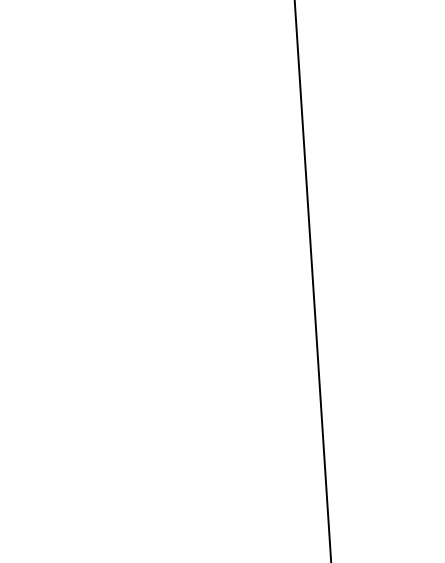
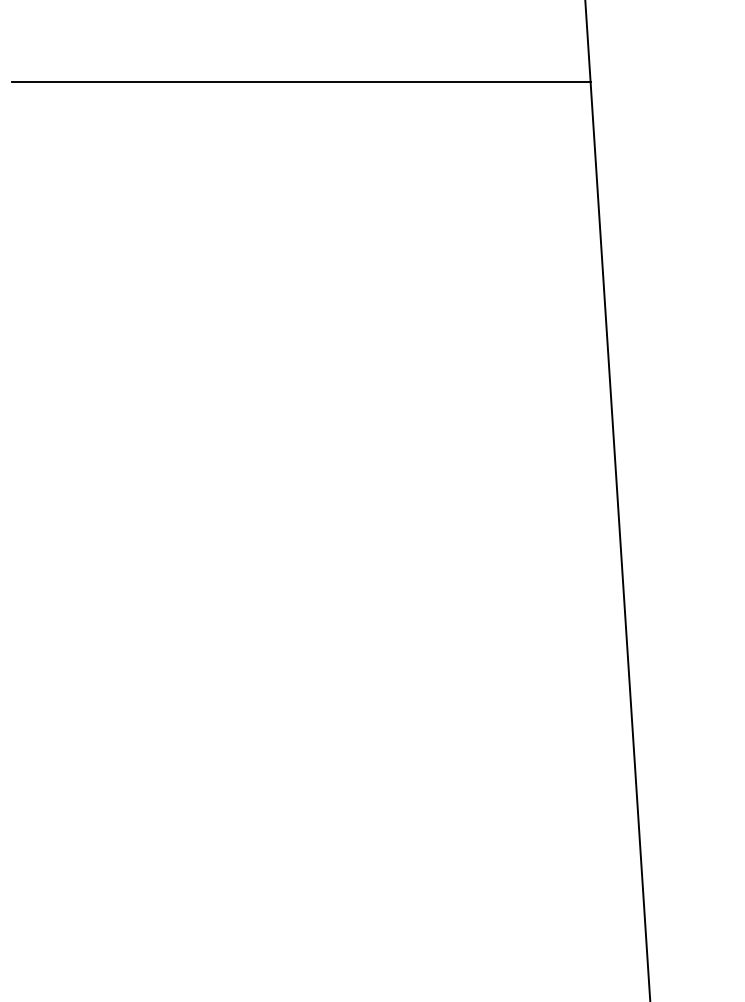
line: (153, 39) -> (300, 81), added

